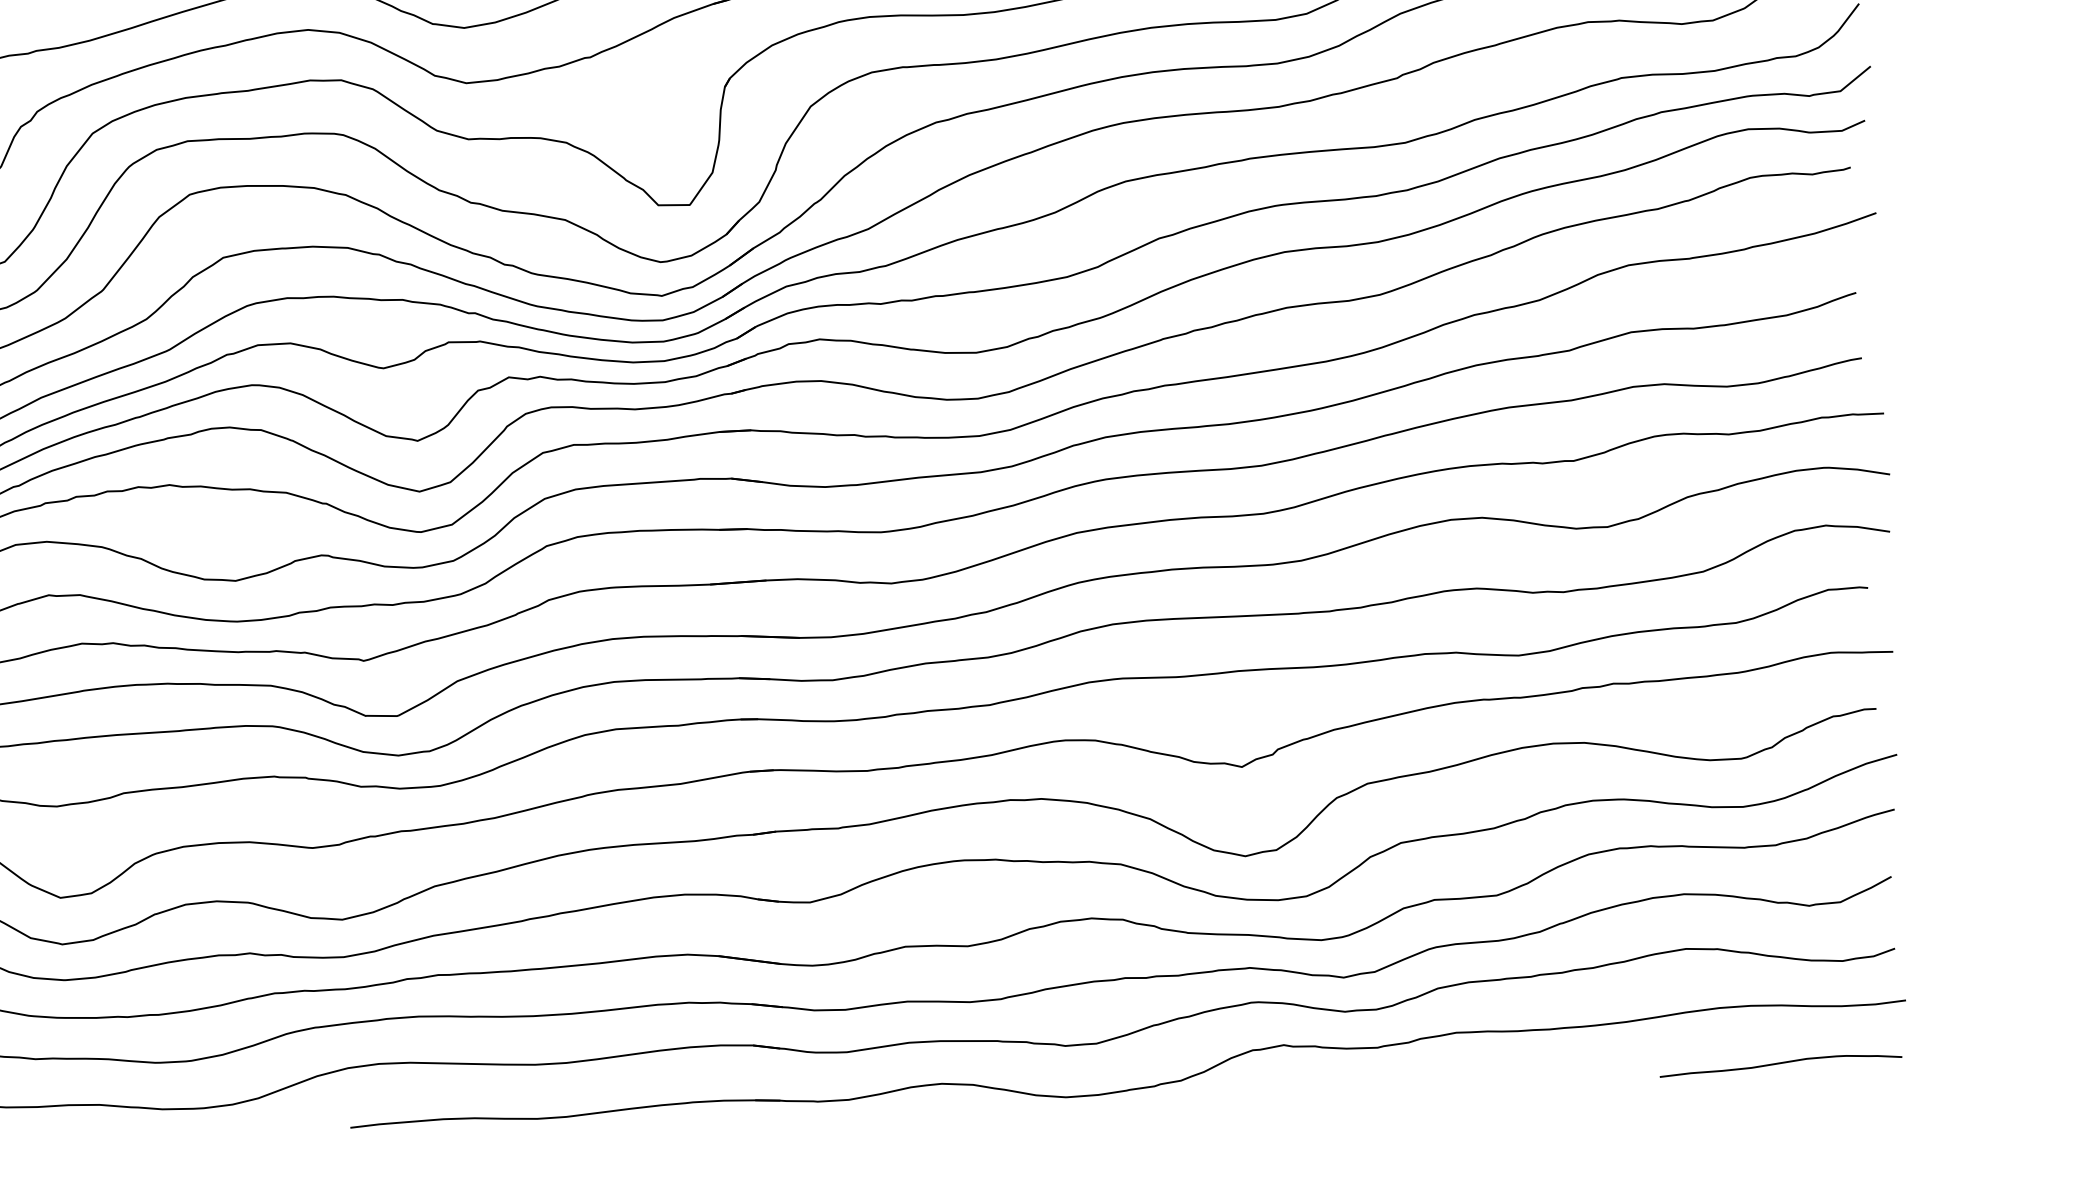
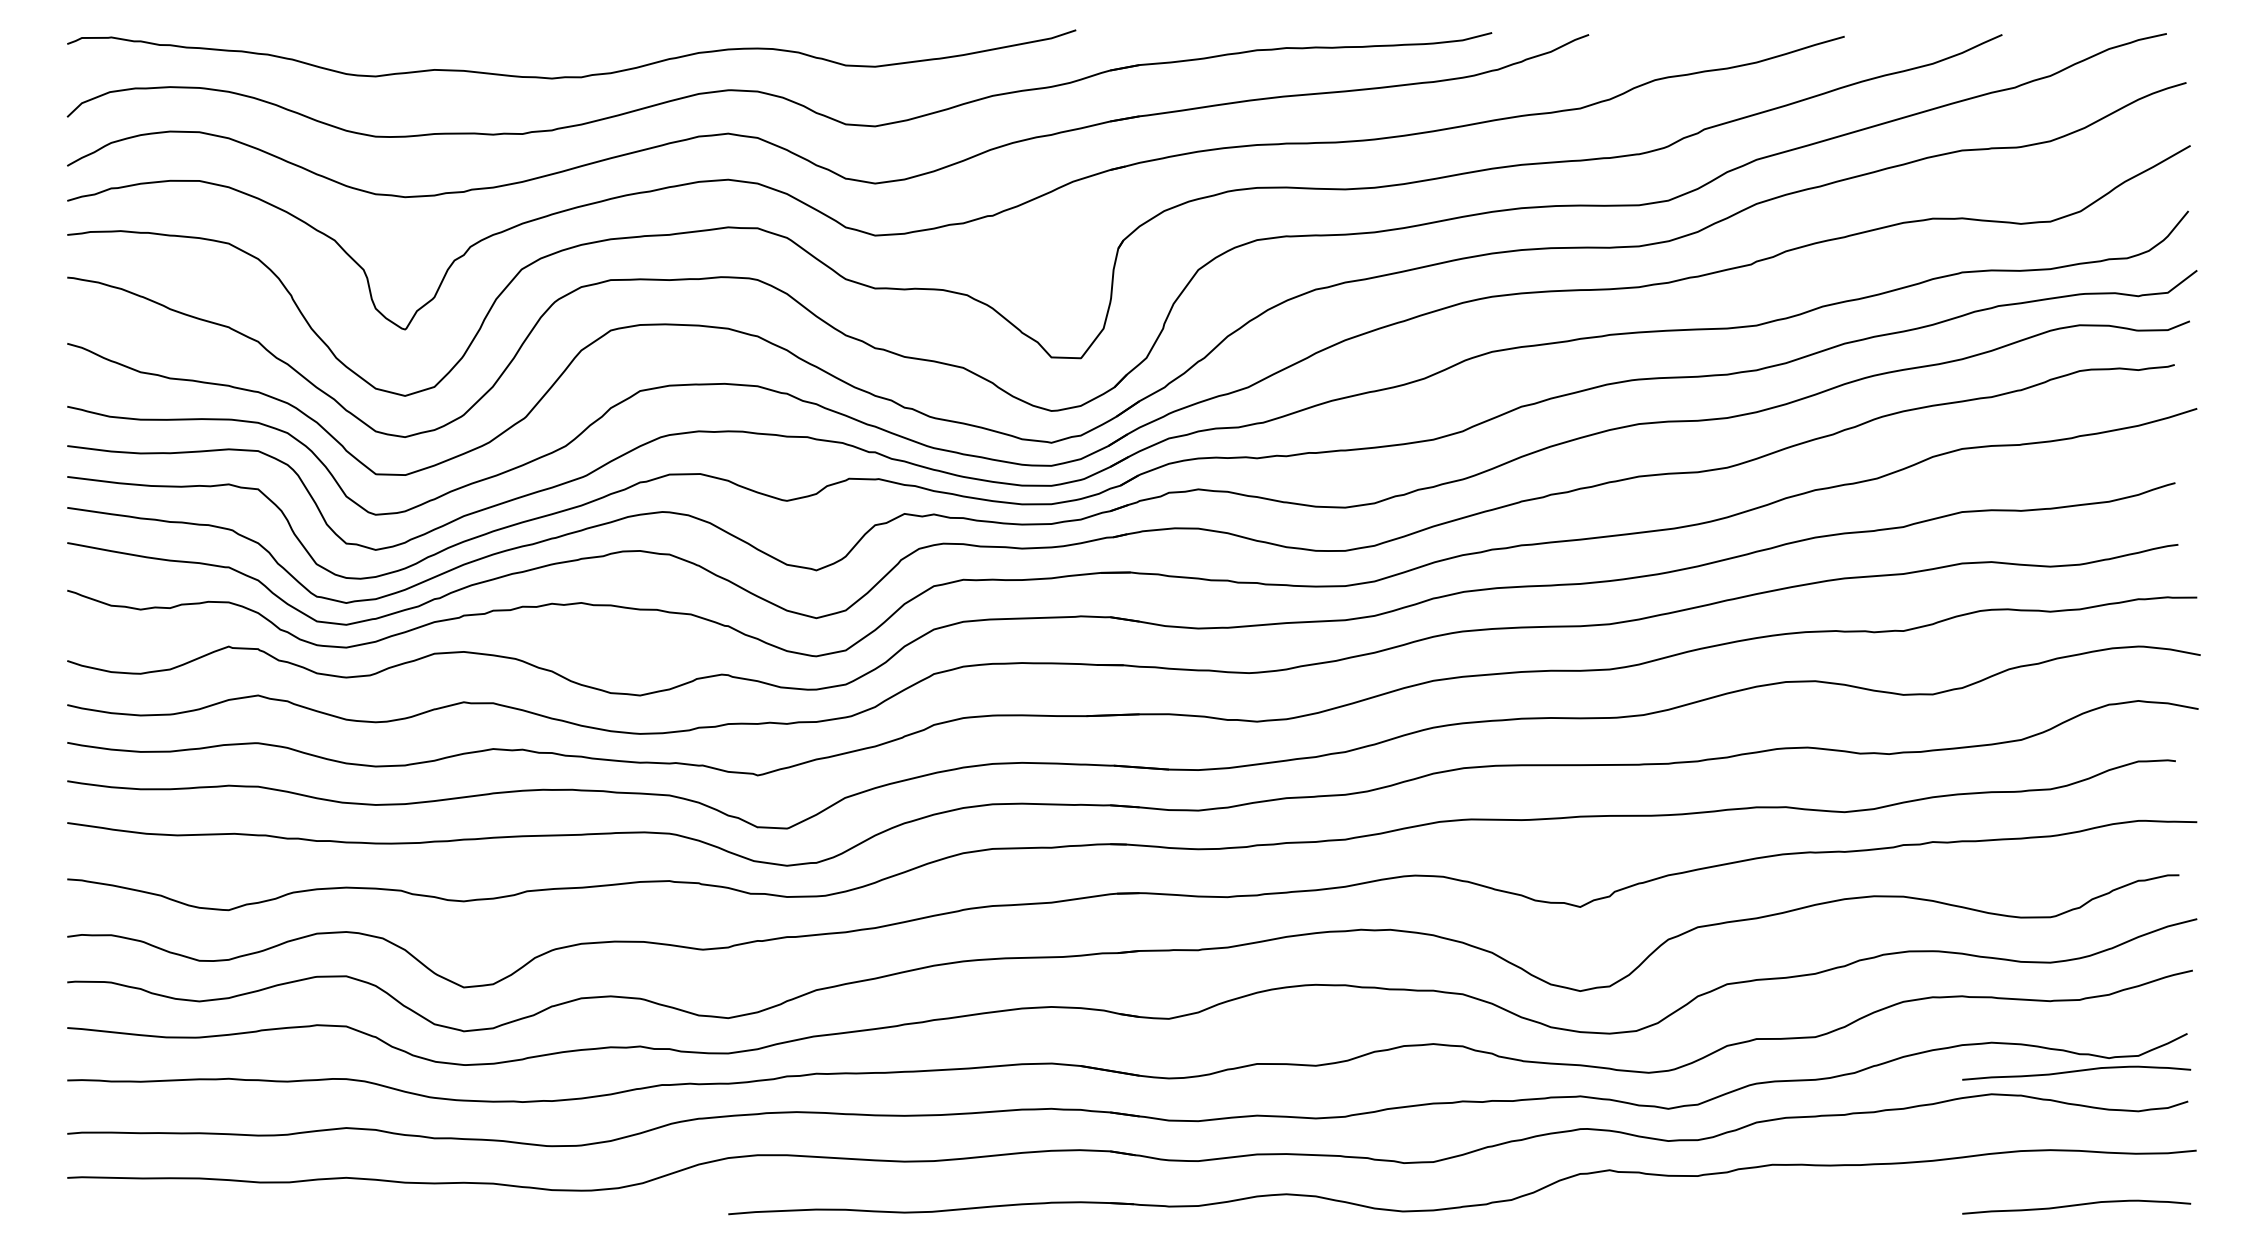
curve: (1775, 921) -> (2076, 1071), added

